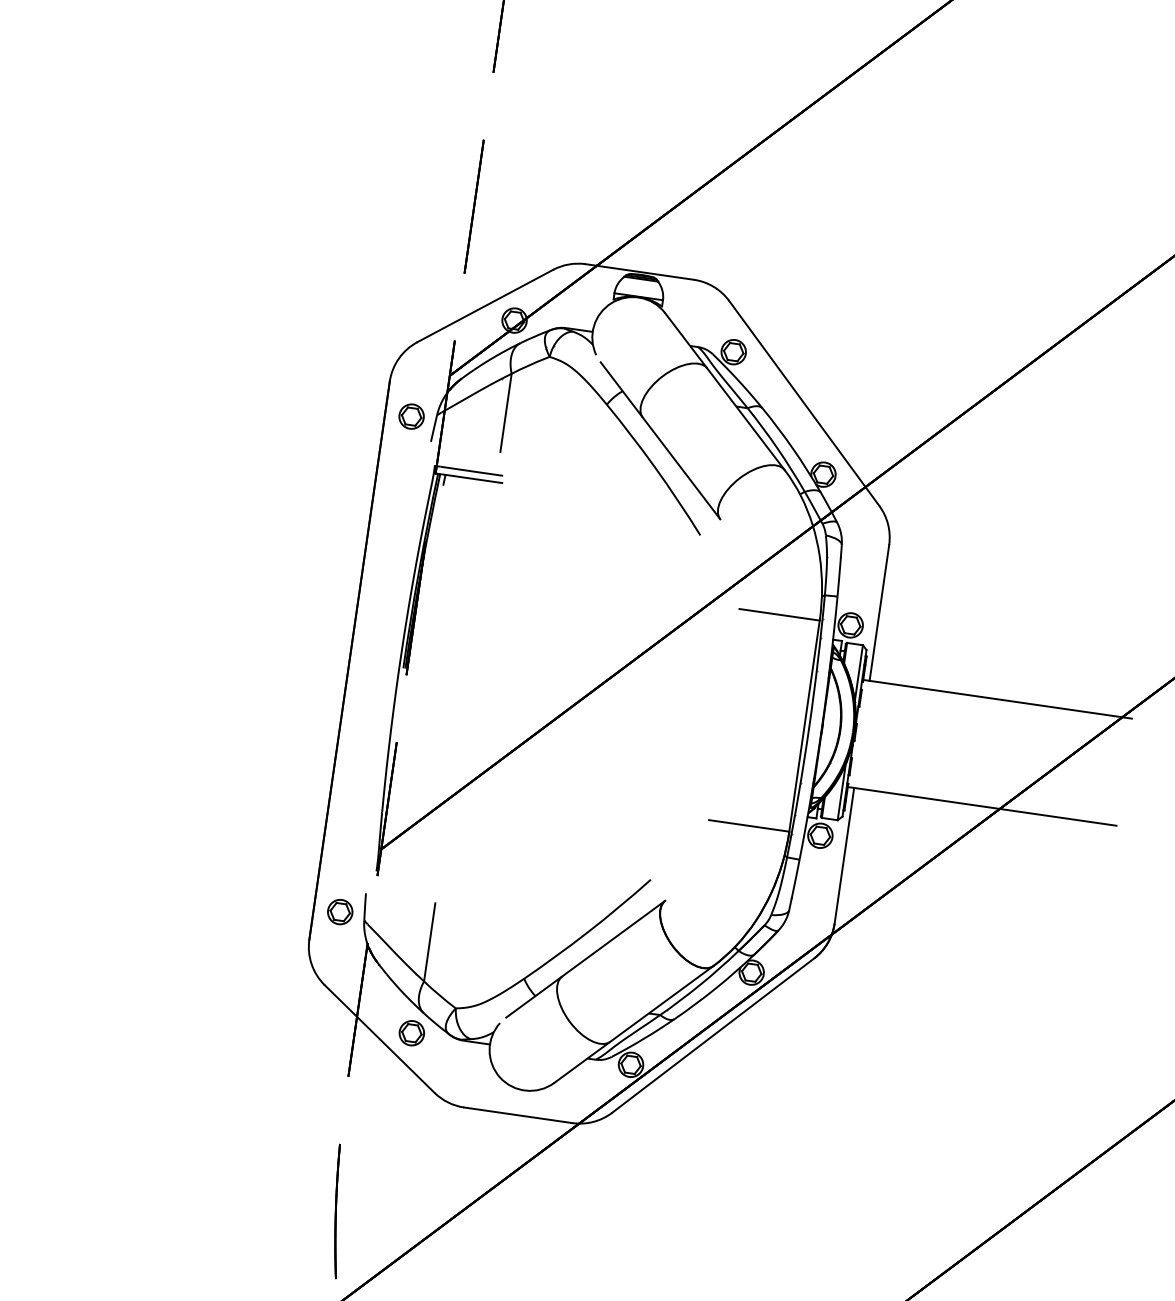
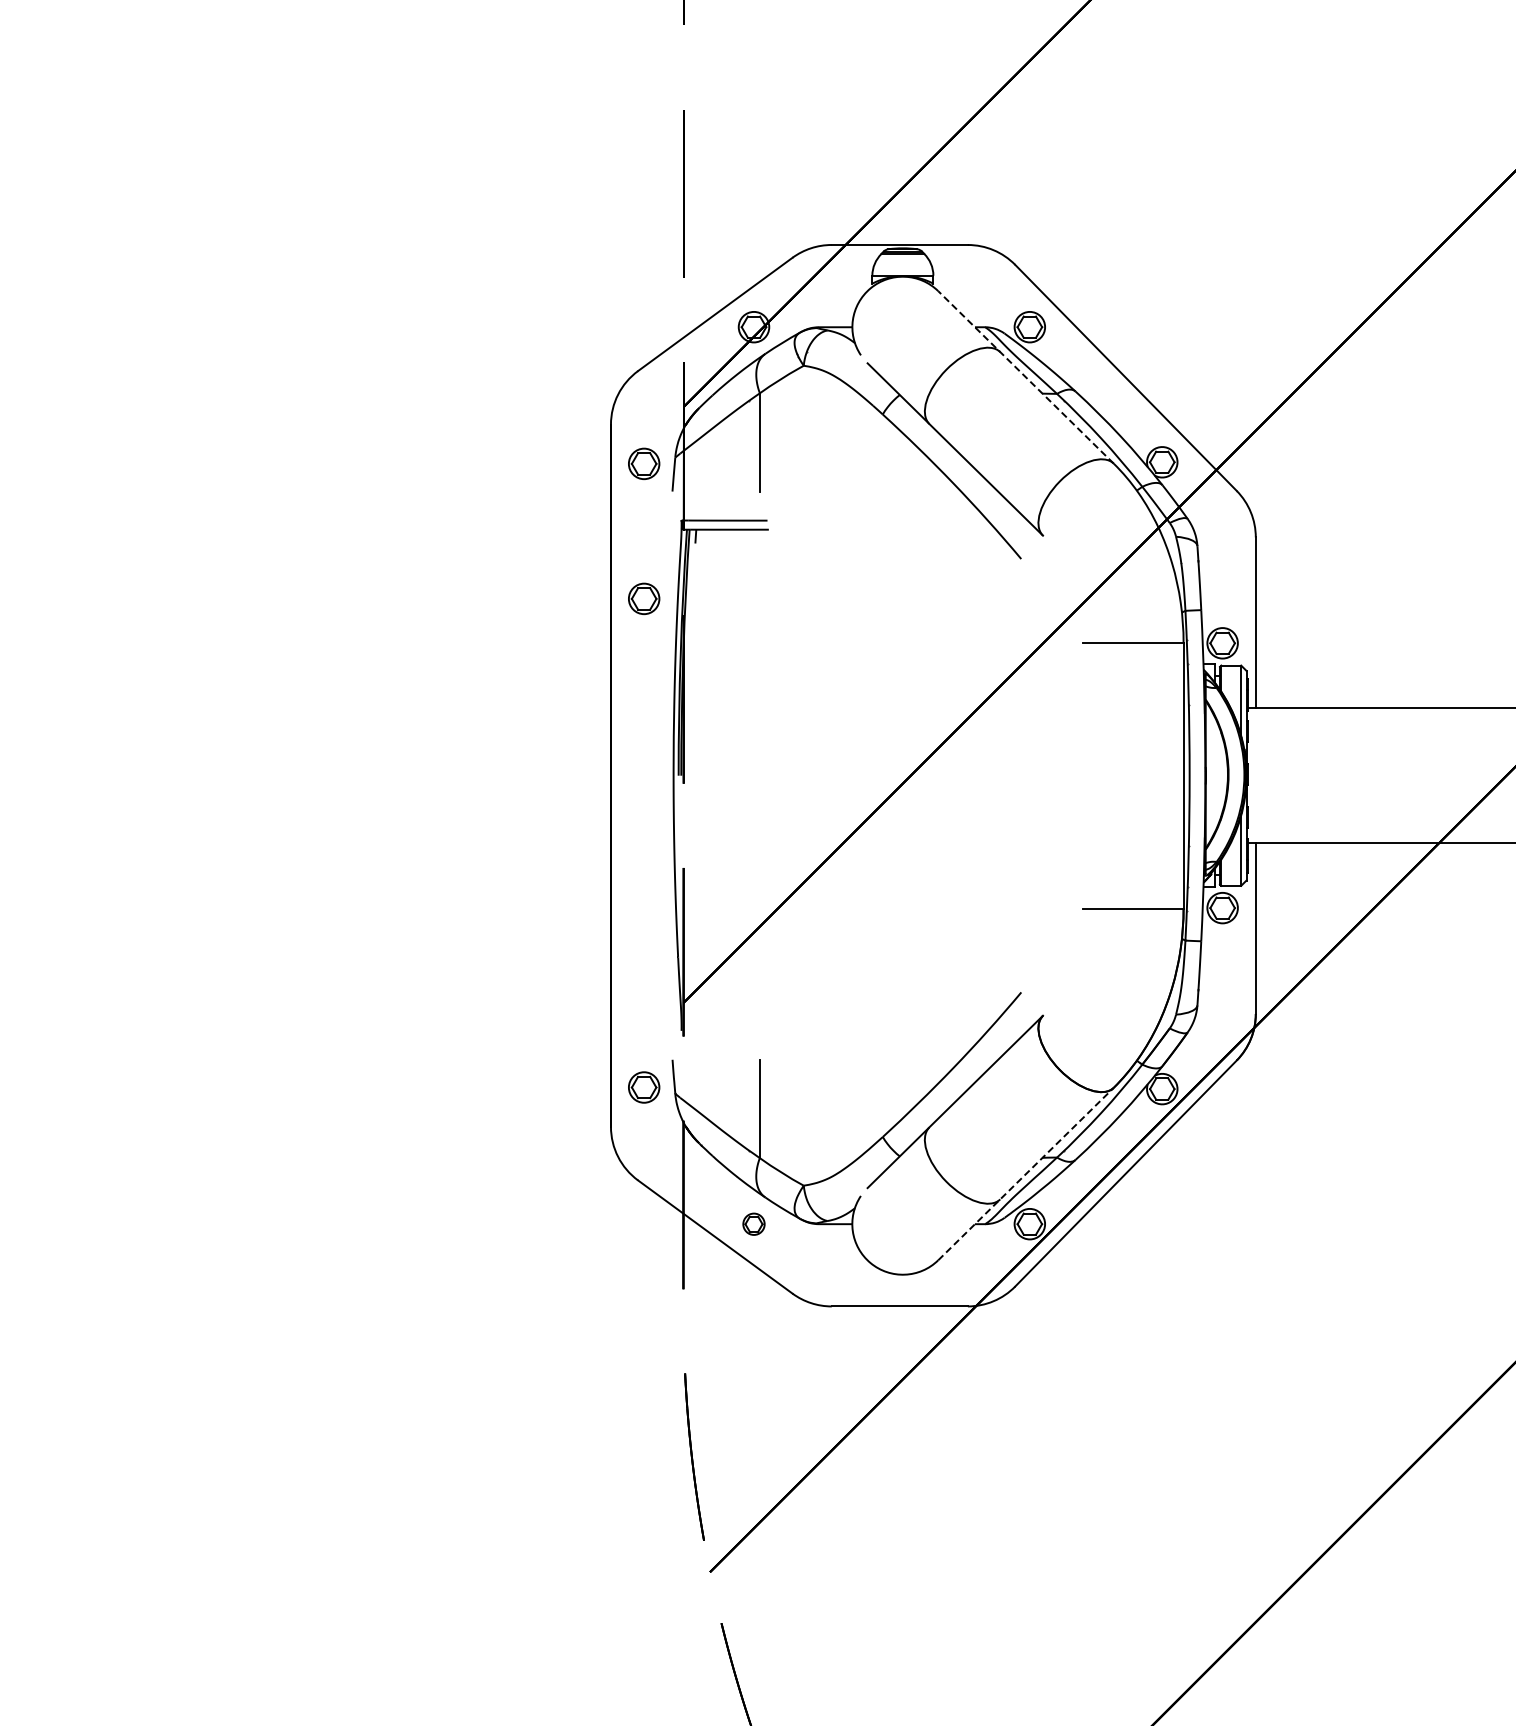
line: (724, 391) -> (1025, 377), solid -> dashed
part: (396, 523) -> (644, 598), added
line: (634, 1024) -> (1026, 1173), solid -> dashed
part: (411, 1033) -> (753, 1224), size x0.7

